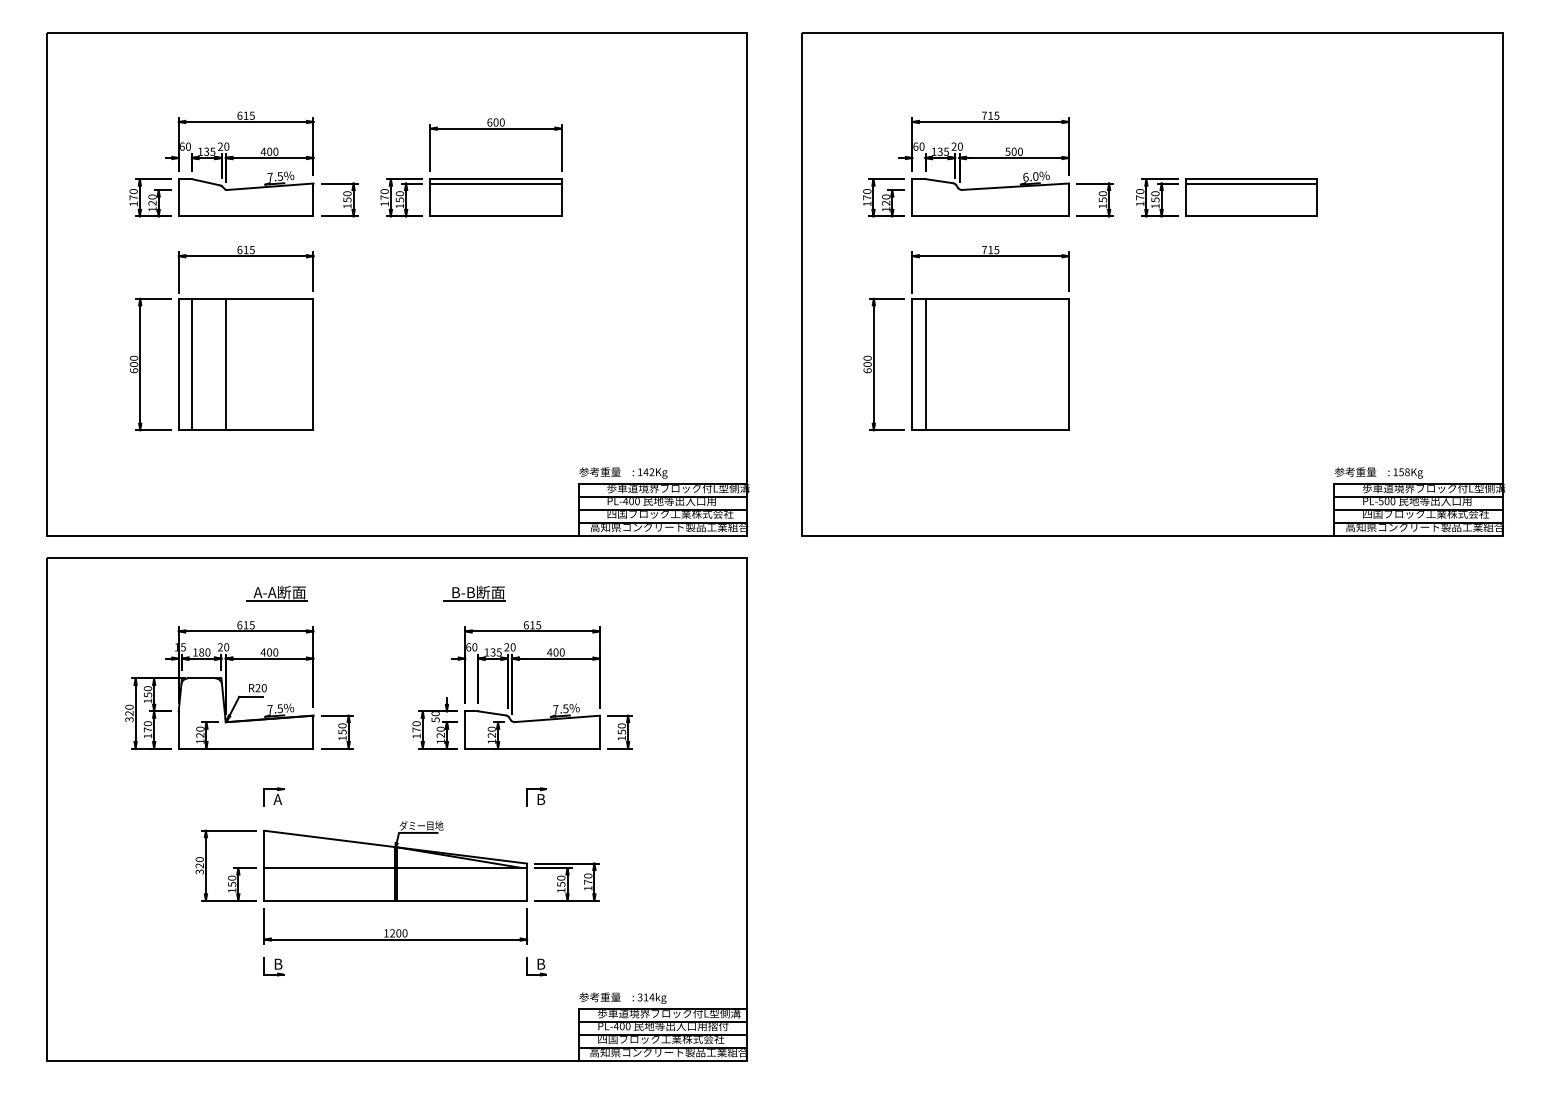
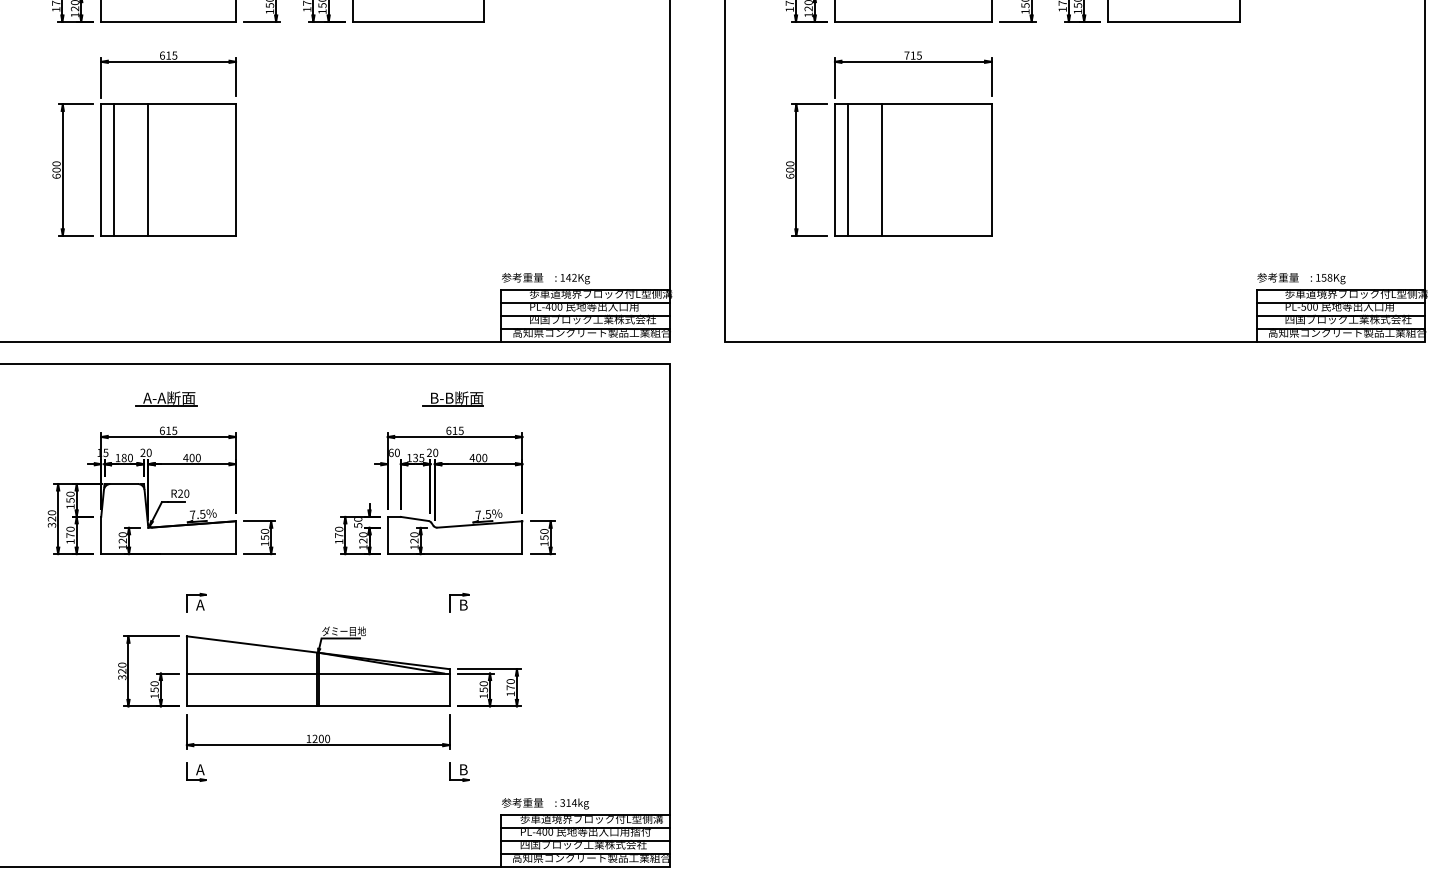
line: (959, 364) -> (882, 170), added
part: (276, 593) -> (166, 399), moved
part: (474, 593) -> (453, 399), moved
text: (277, 963) -> (200, 769), B -> A

